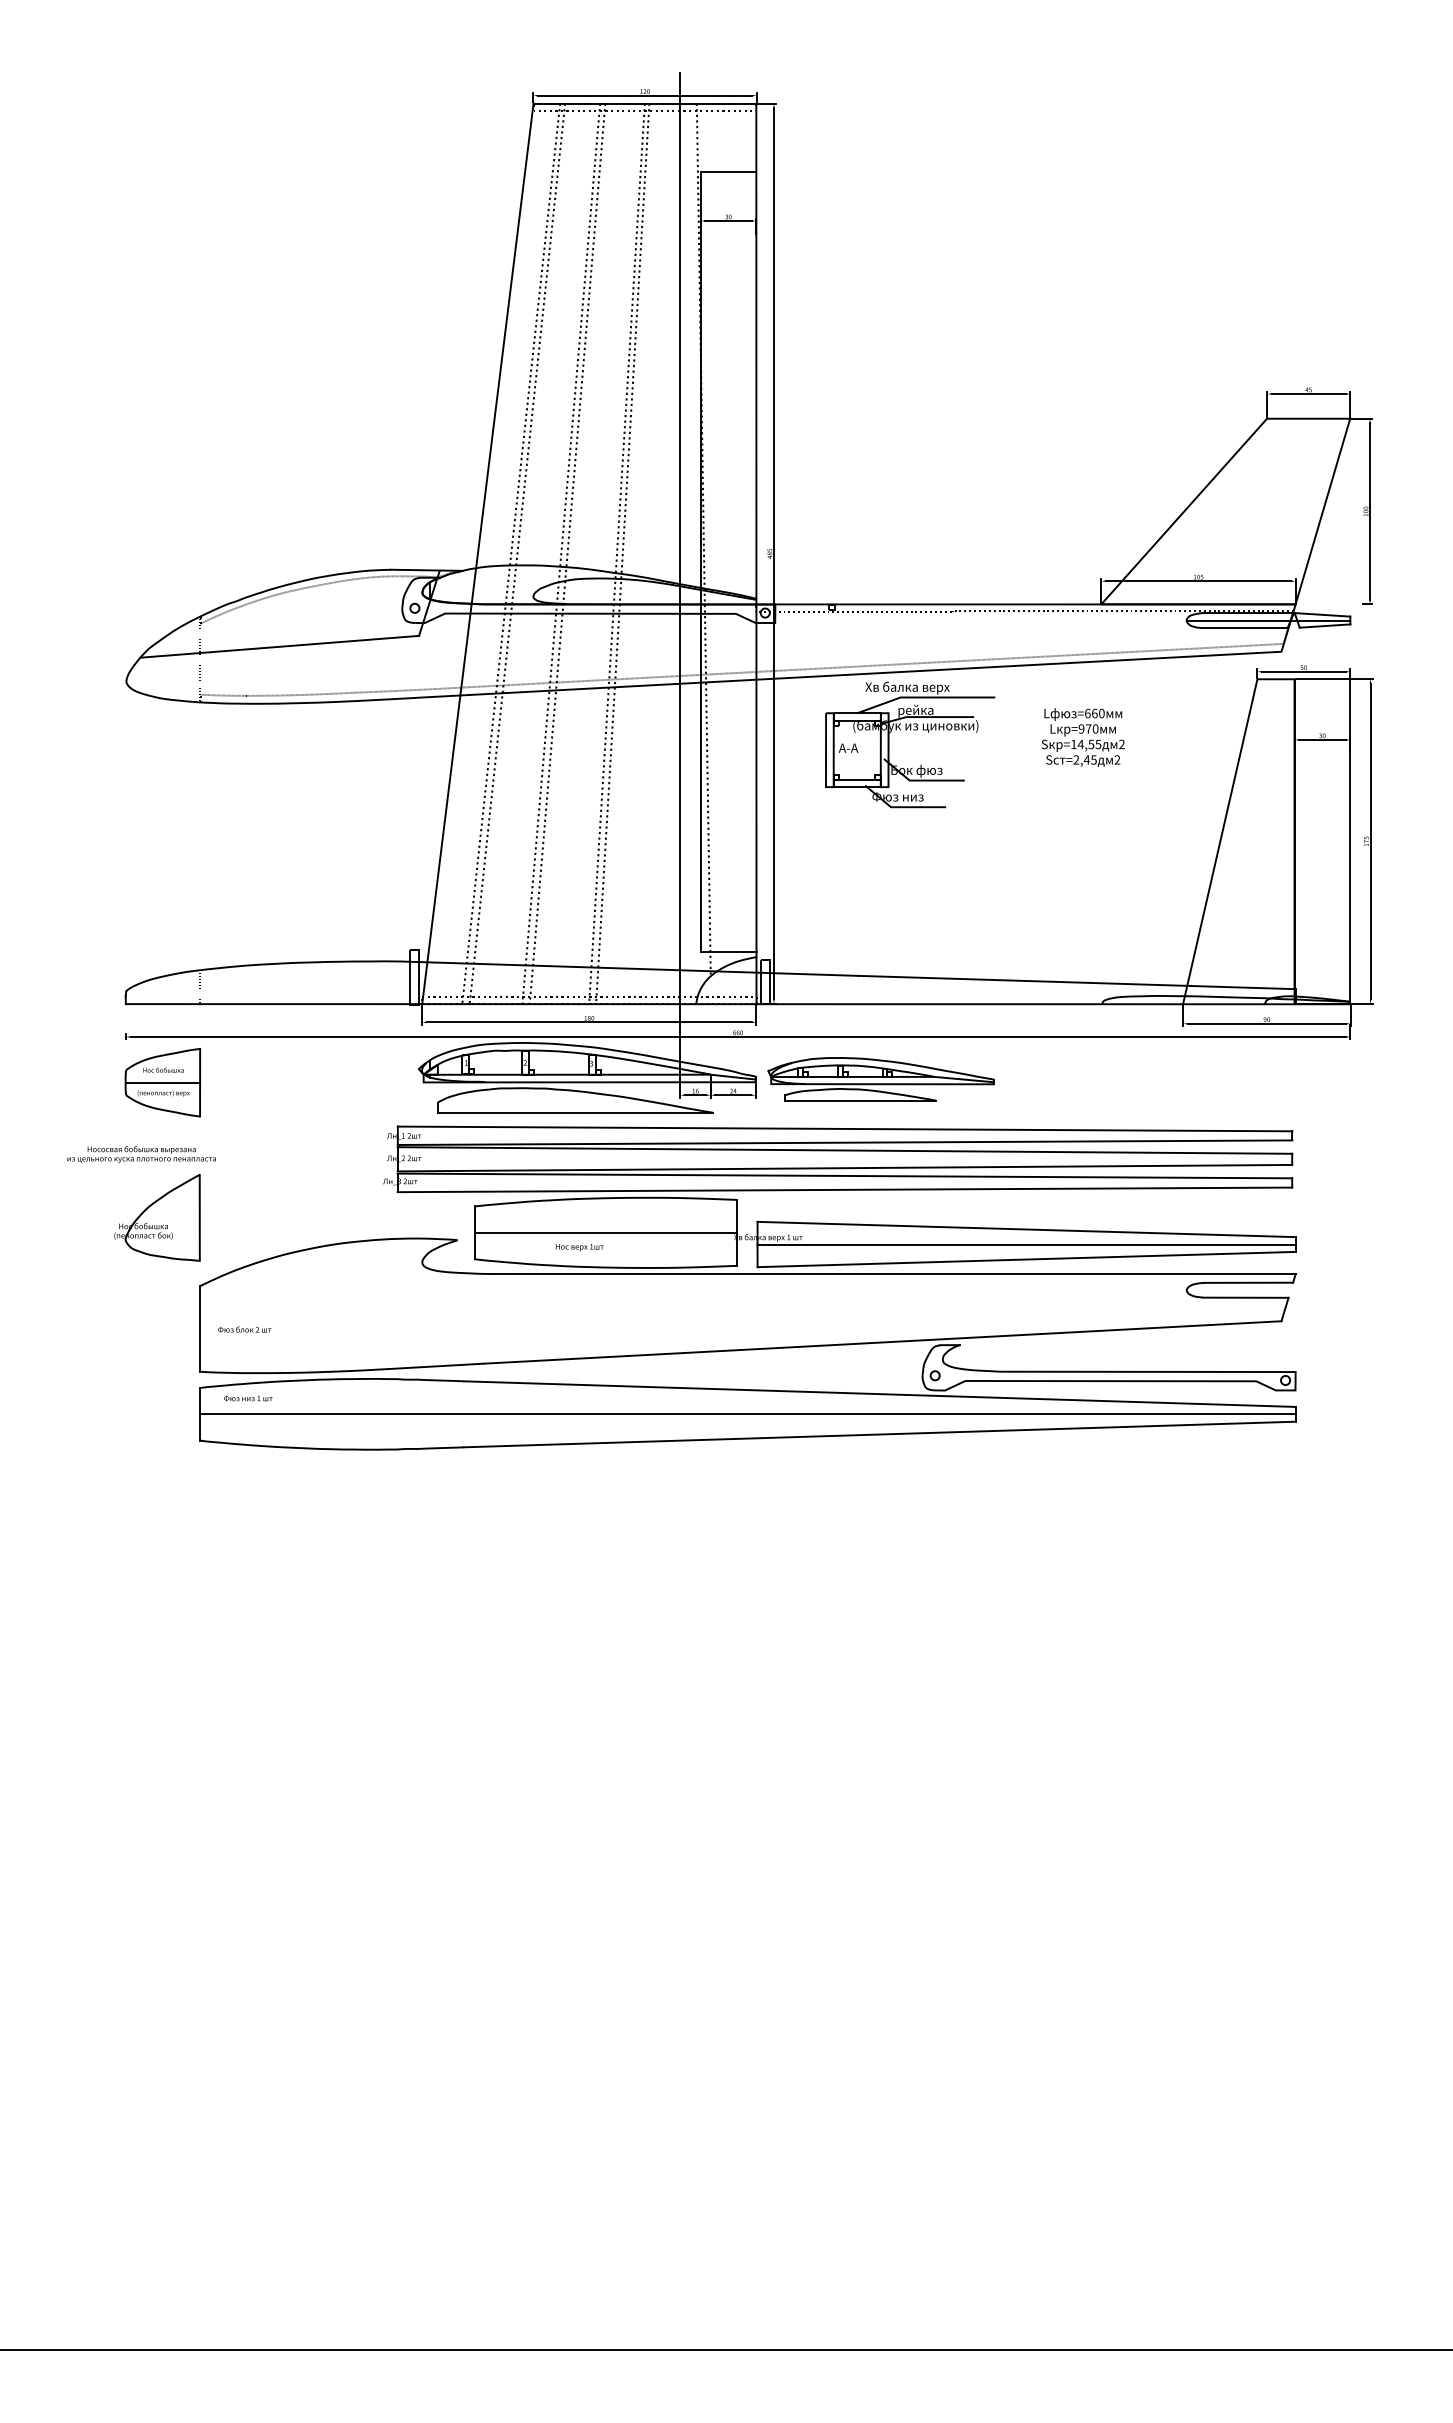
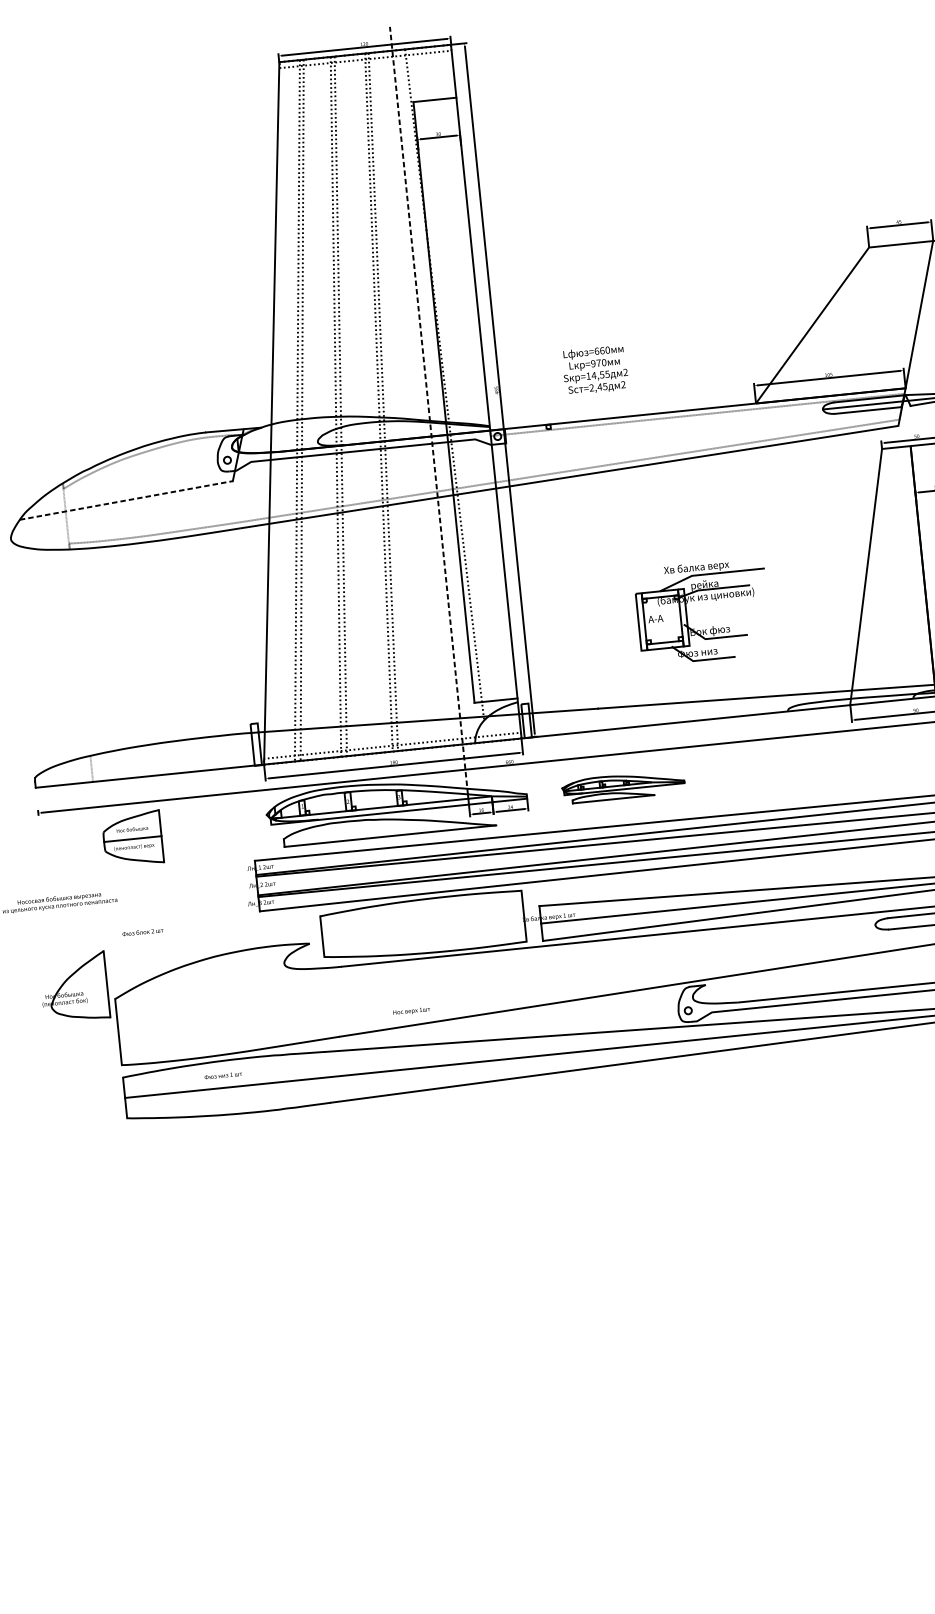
line: (680, 570) -> (429, 410), solid -> dashed
line: (279, 646) -> (126, 500), solid -> dashed
part: (910, 730) -> (702, 600), moved
text: (1082, 737) -> (594, 370), moved
part: (880, 1079) -> (623, 786), size x0.7
part: (162, 1082) -> (132, 838), moved
part: (157, 1217) -> (74, 987), moved
line: (605, 1232) -> (423, 926), removed
text: (579, 1247) -> (411, 1011), moved
text: (244, 1329) -> (142, 932), moved
text: (248, 1398) -> (223, 1075), moved

